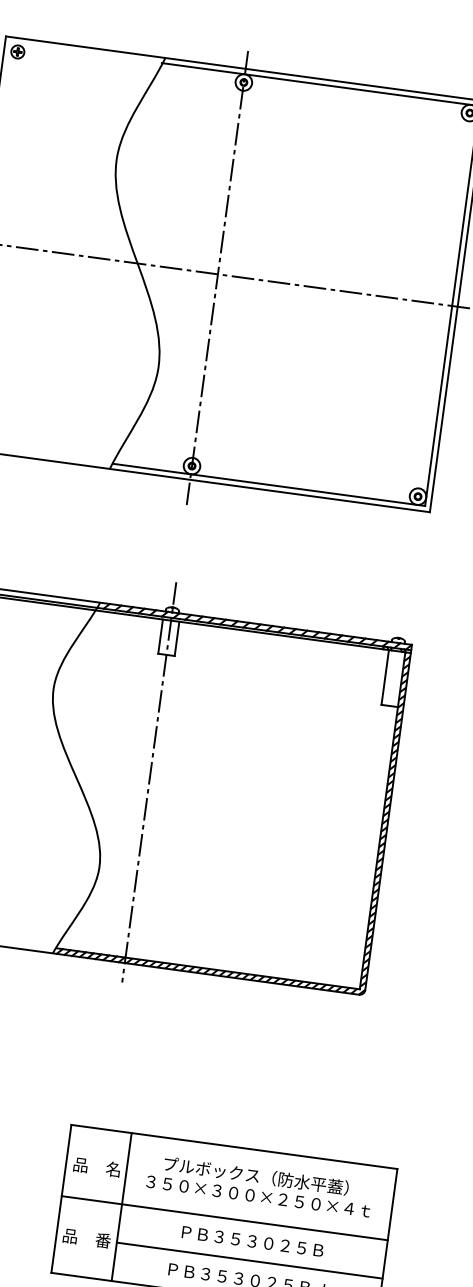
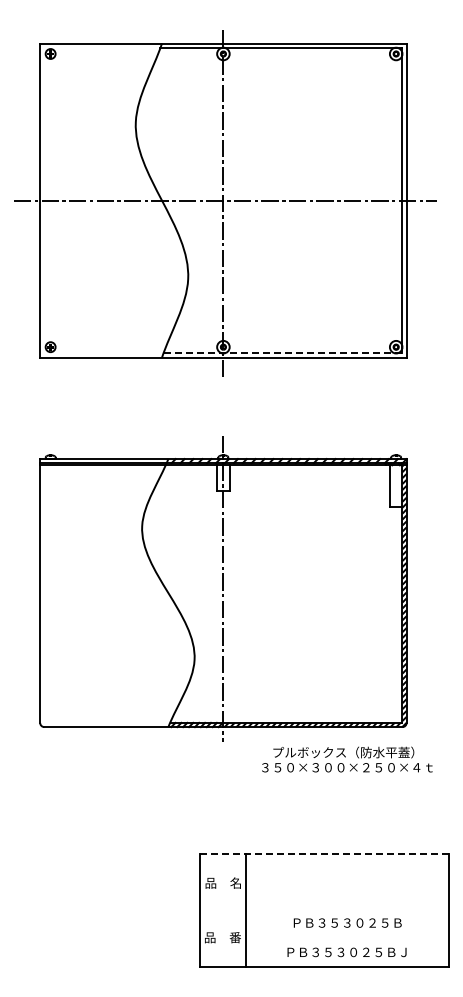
line: (269, 484) -> (283, 353), solid -> dashed
line: (234, 1147) -> (324, 854), solid -> dashed
text: (260, 1185) -> (347, 759), moved
line: (223, 1218) -> (323, 908), removed
line: (248, 1260) -> (346, 937), removed

